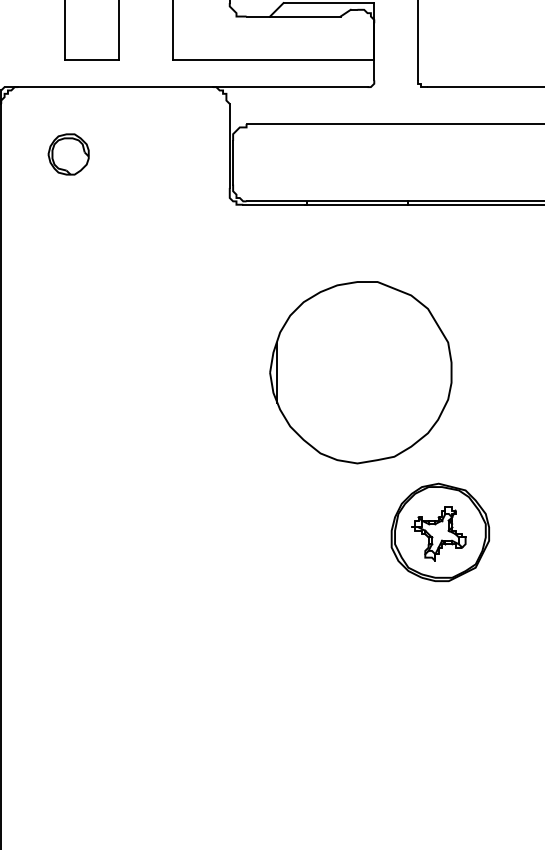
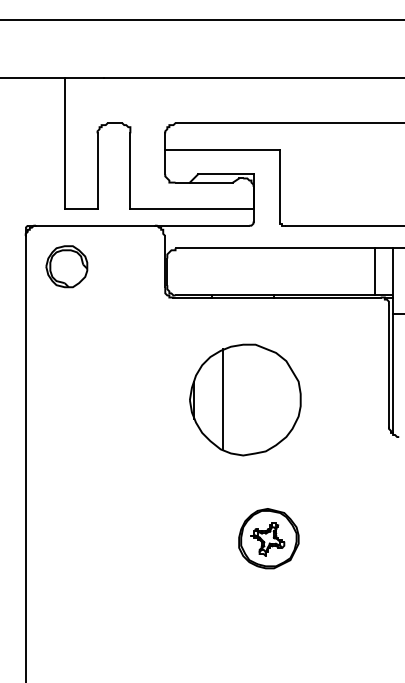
part: (68, 153) -> (66, 266), size x1.67
line: (323, 370) -> (222, 398), added
part: (439, 532) -> (268, 538), moved

